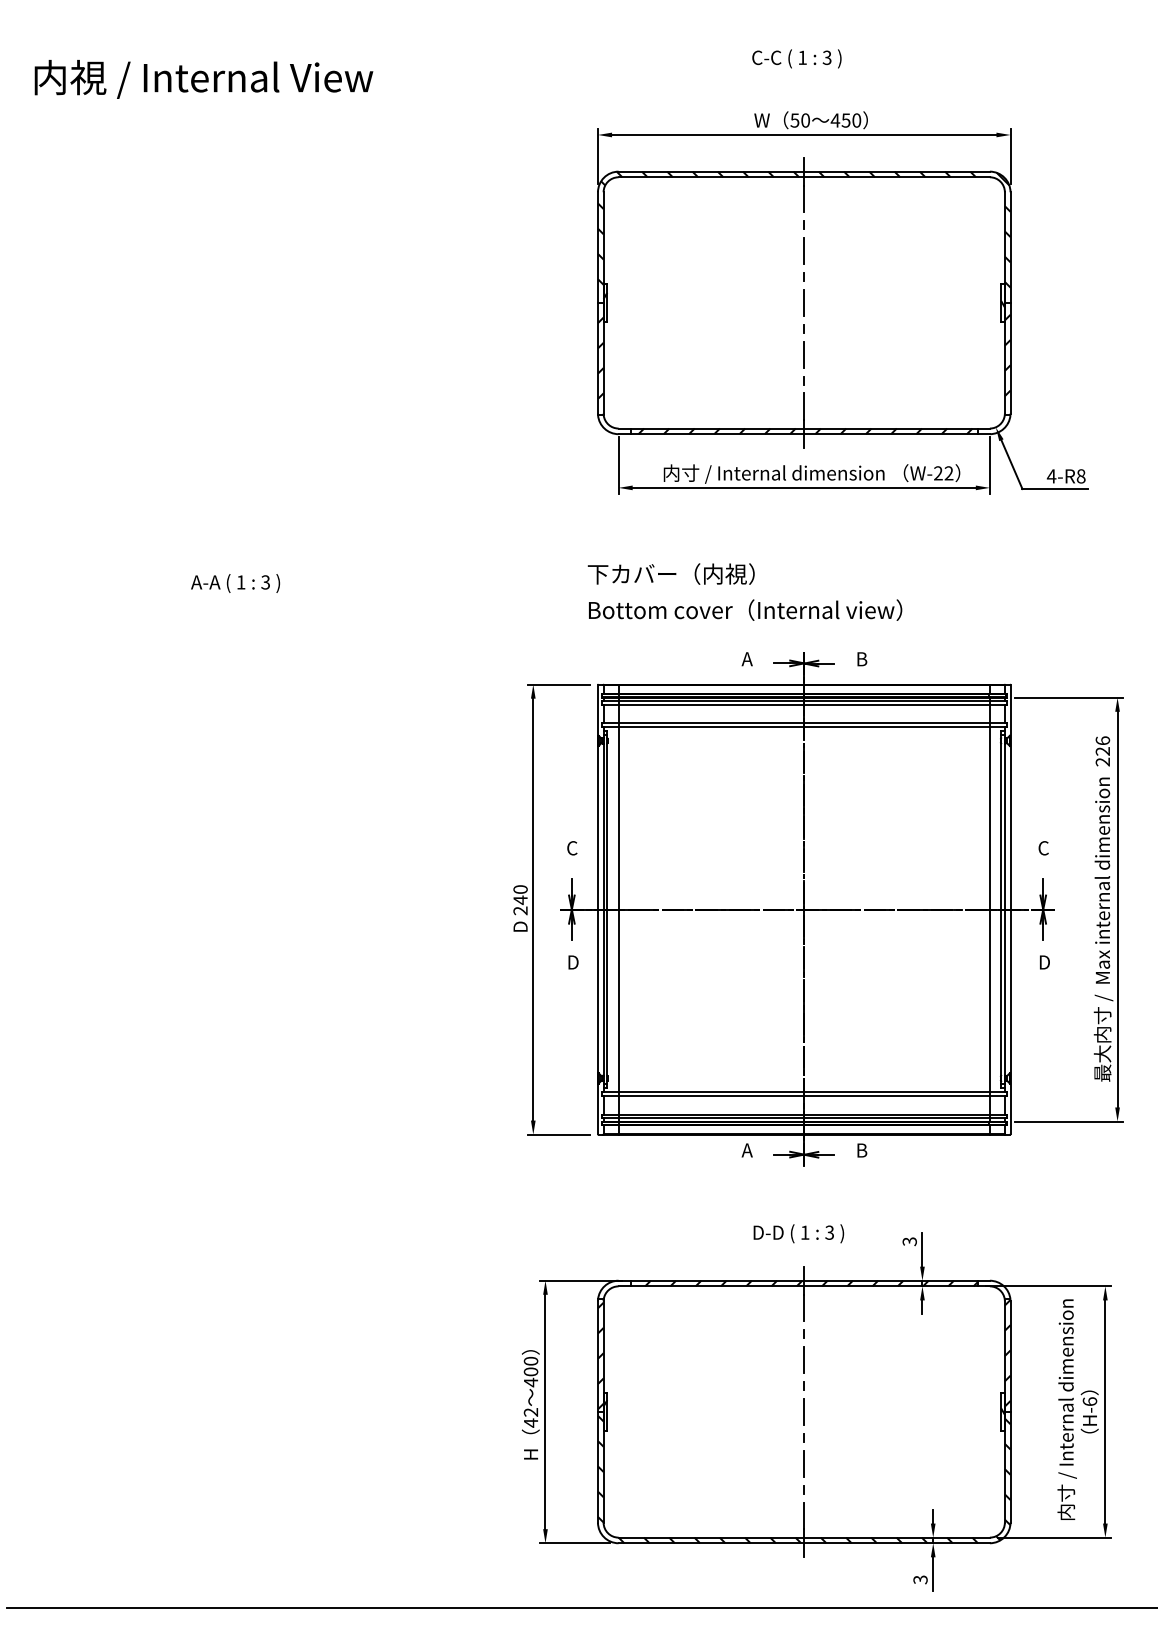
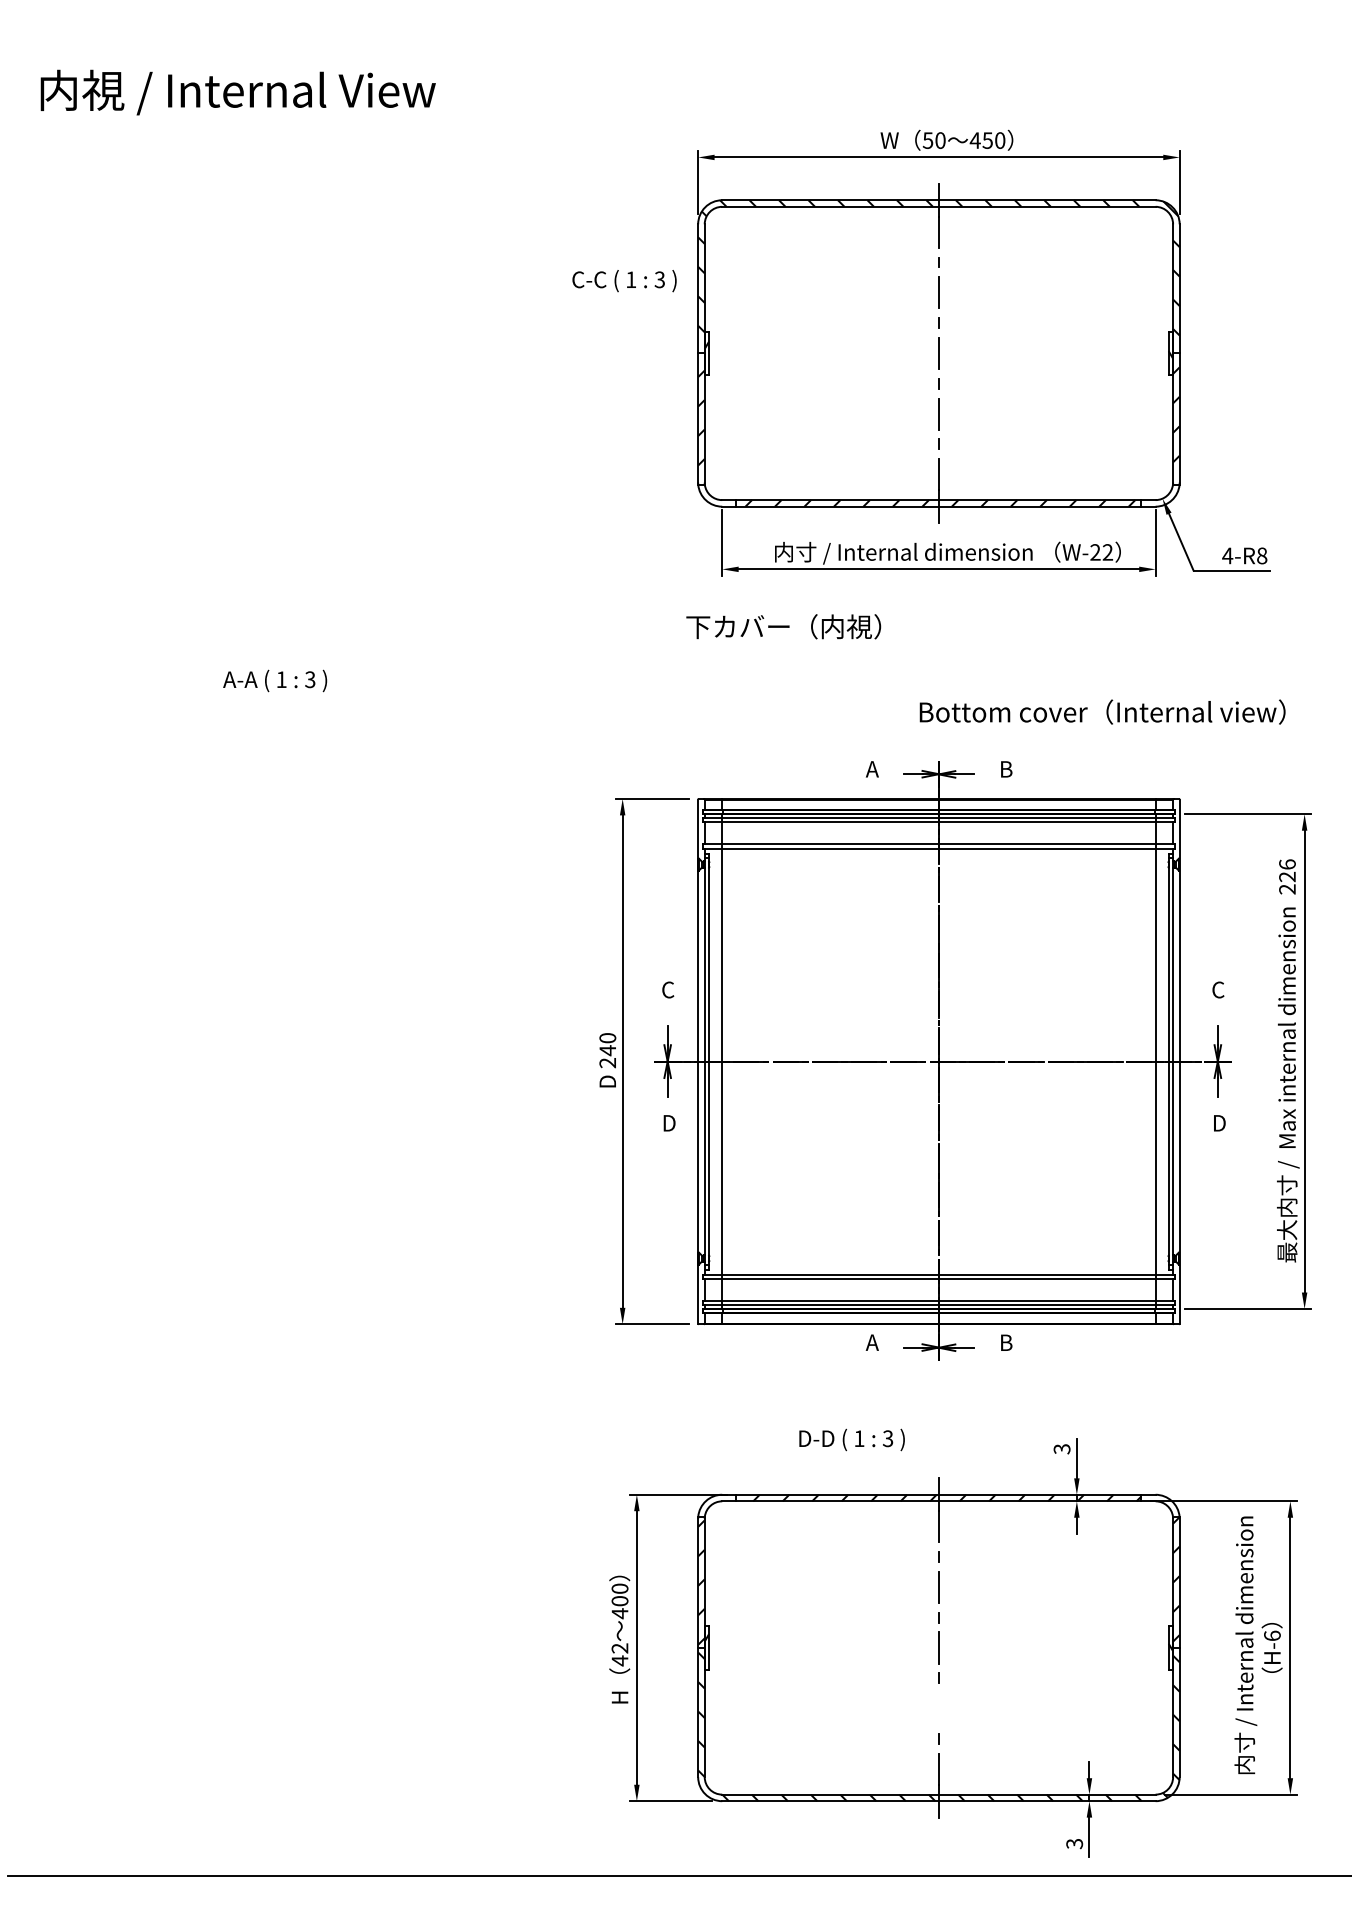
text: (796, 58) -> (624, 280), moved
text: (670, 573) -> (782, 626), moved
text: (745, 609) -> (1102, 711), moved
text: (798, 1233) -> (851, 1439), moved
line: (804, 1463) -> (939, 1708), removed

